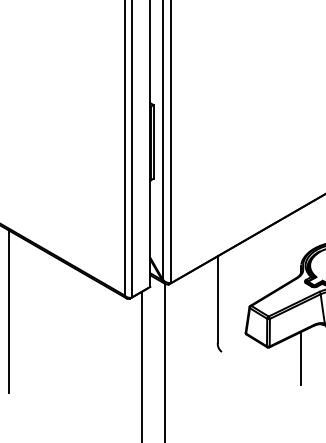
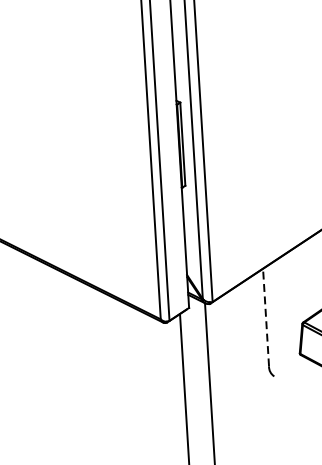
line: (217, 299) -> (265, 317), solid -> dashed
line: (8, 311) -> (30, 345), removed

